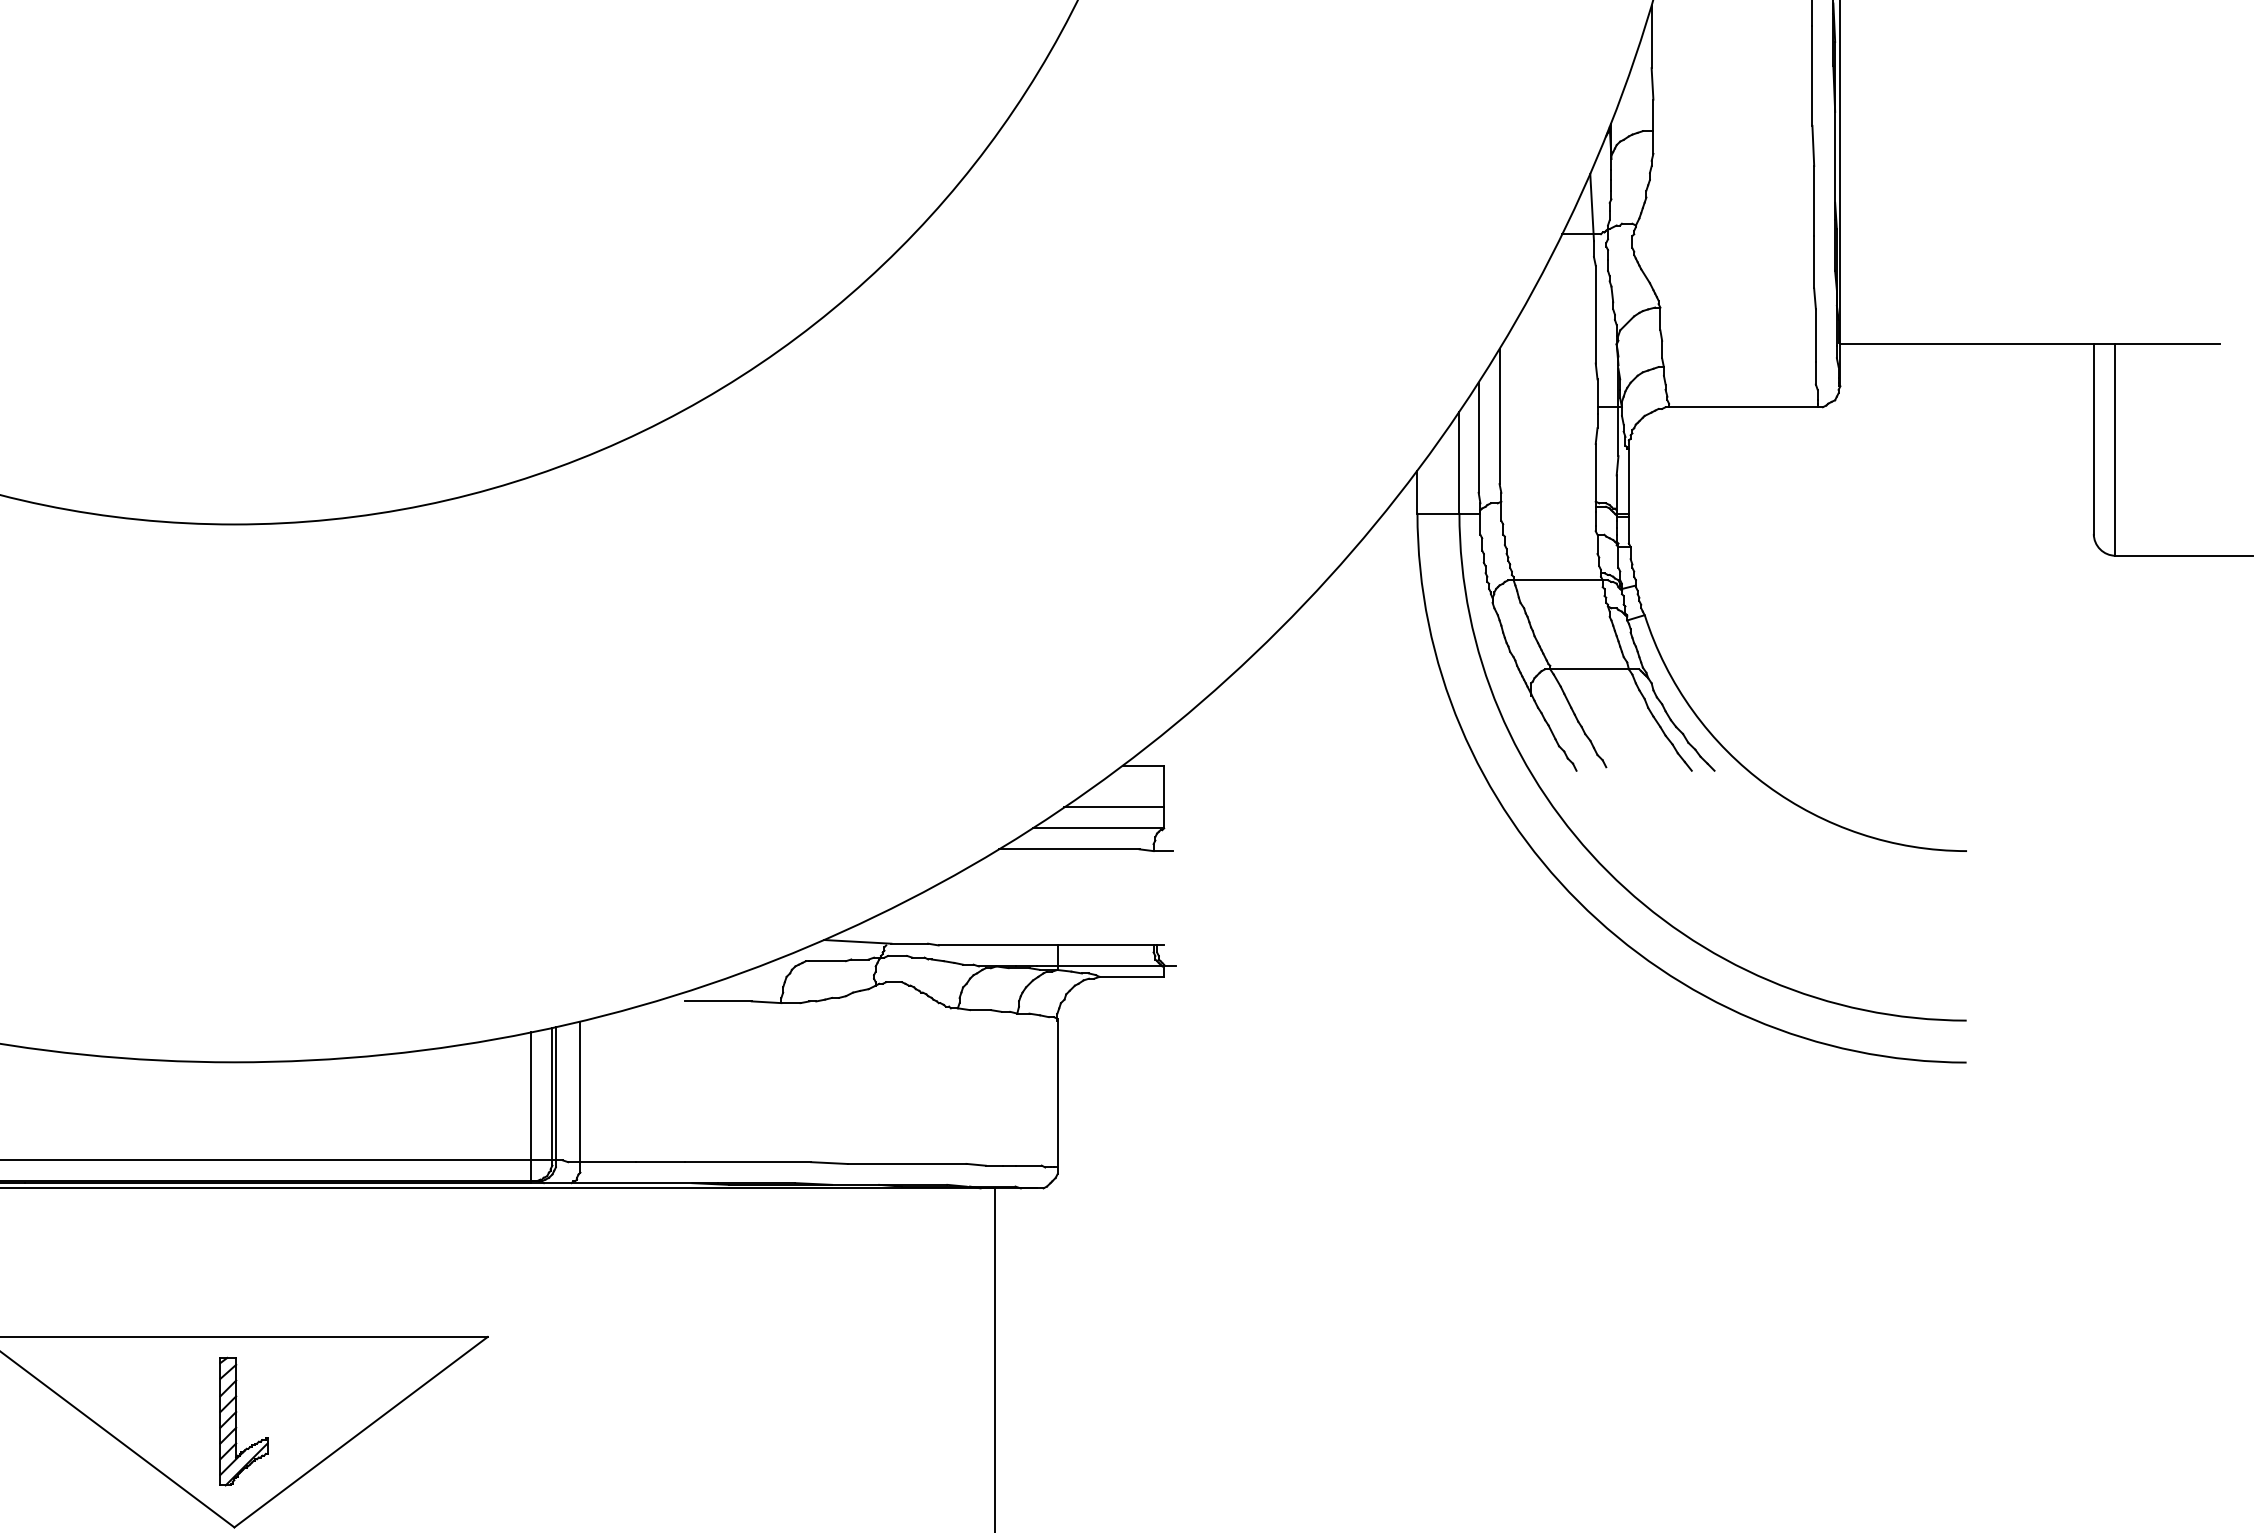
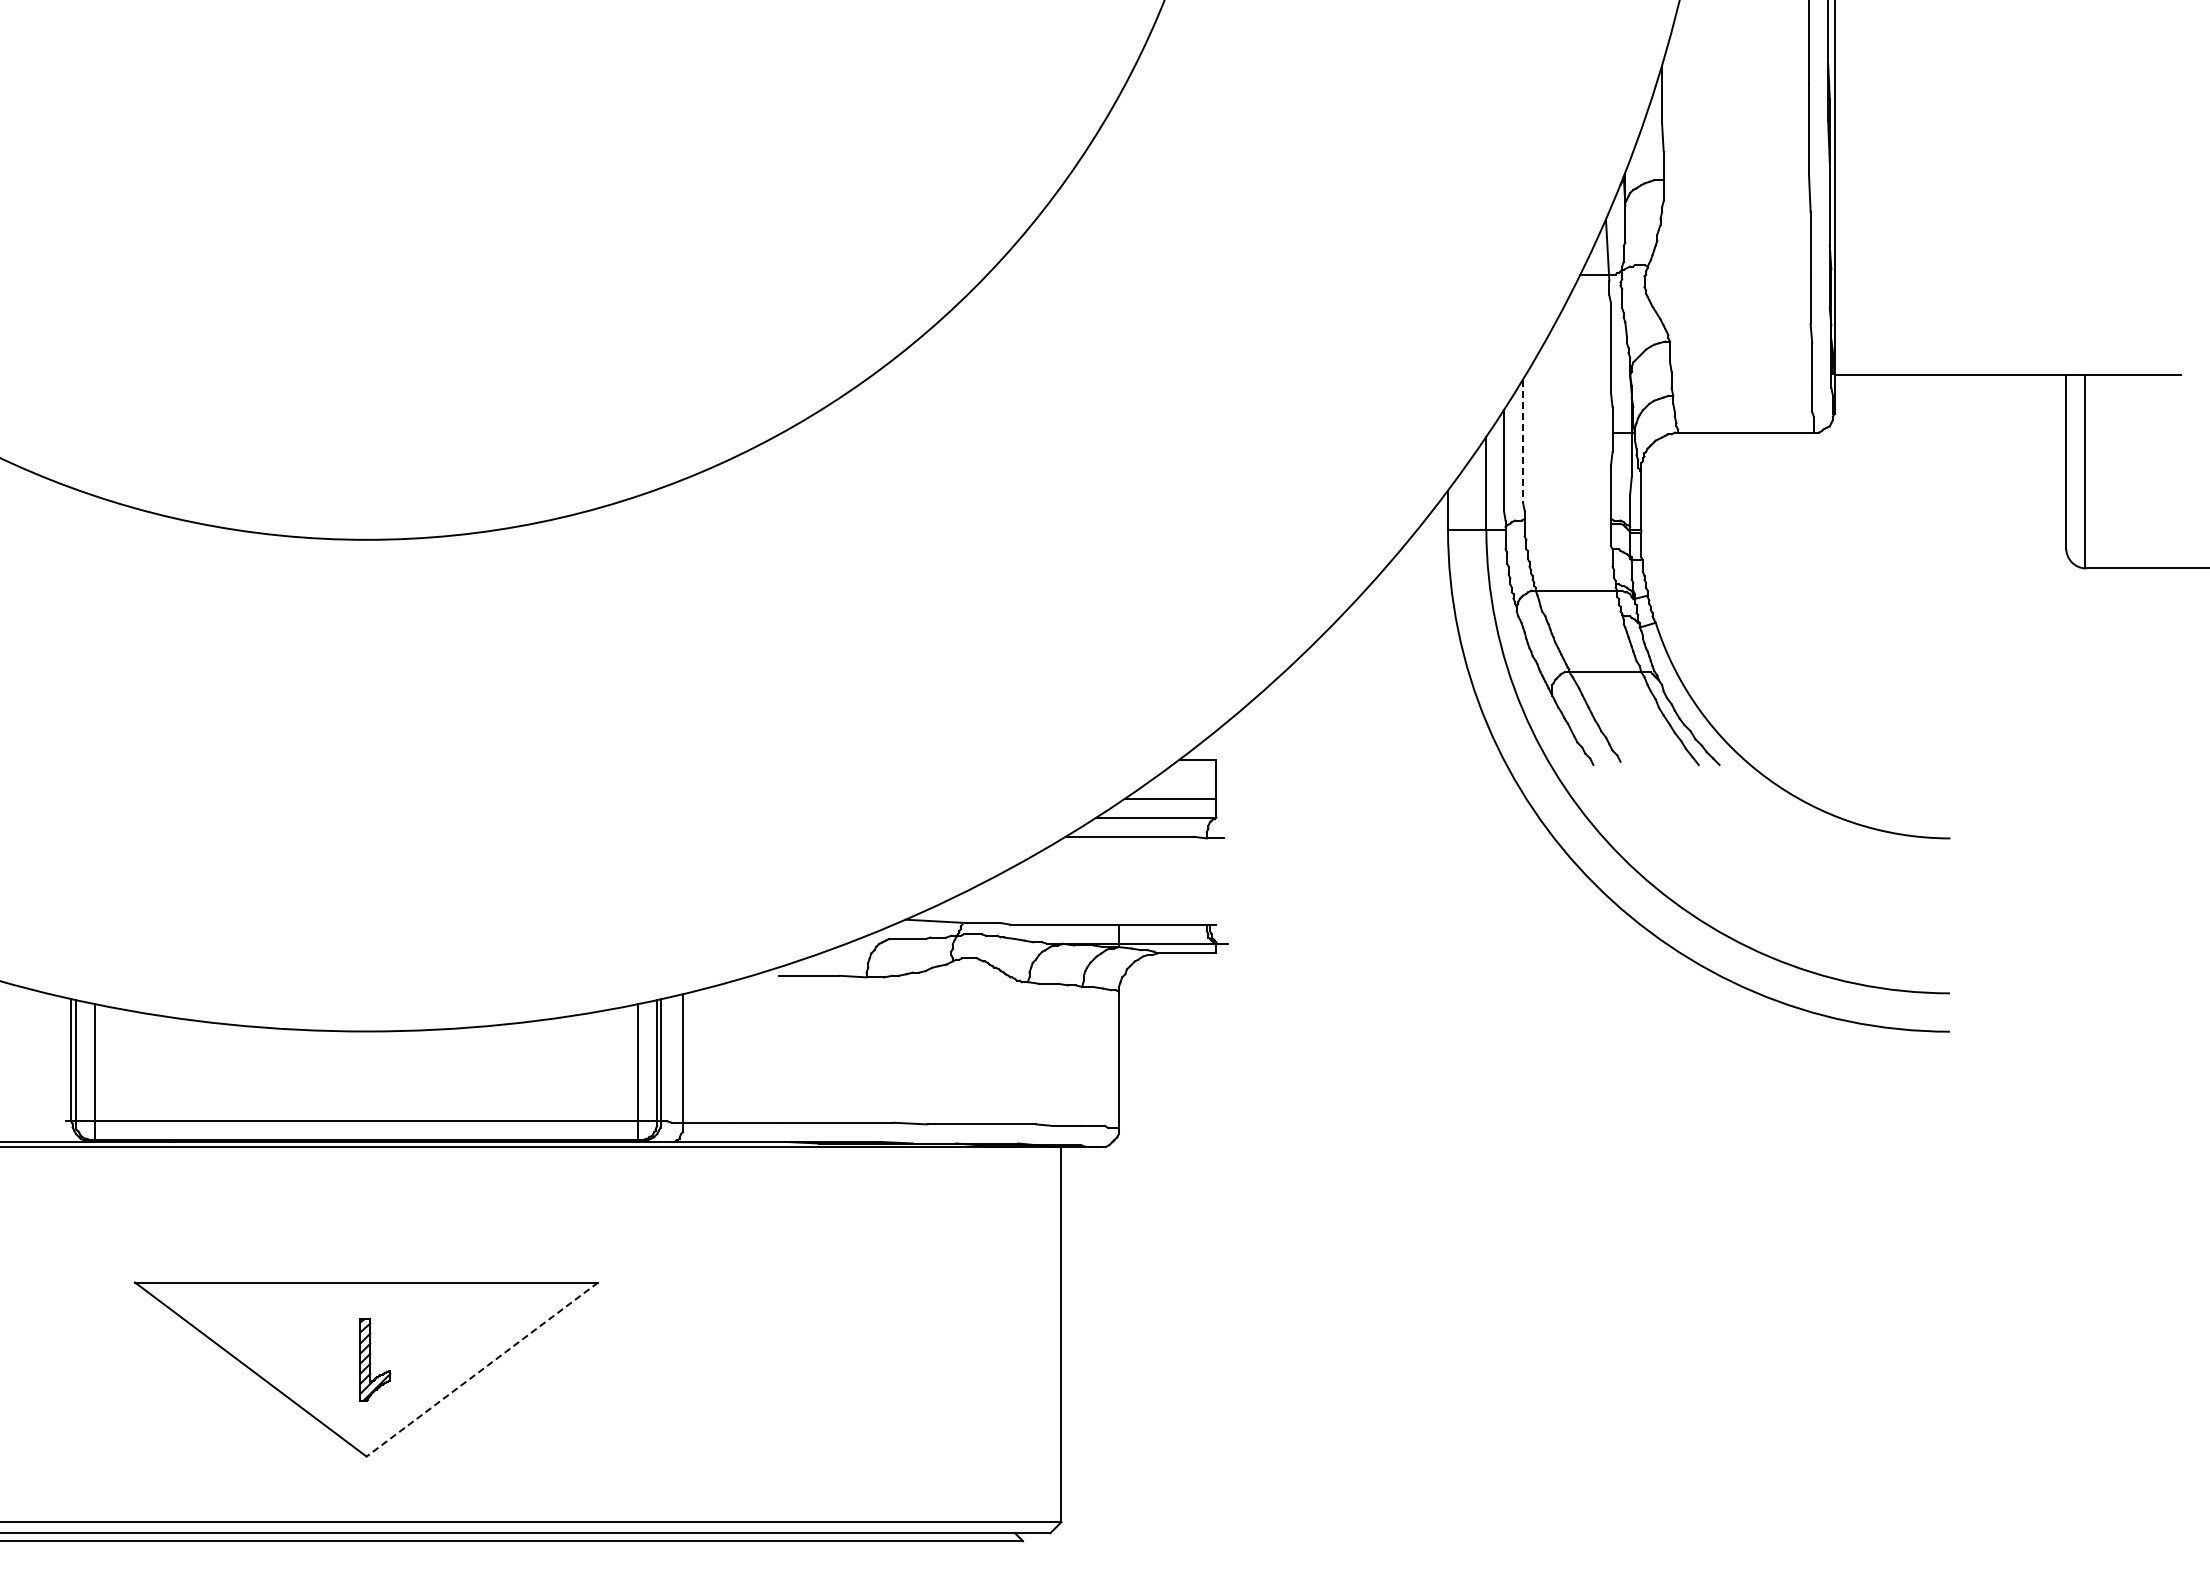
line: (1500, 416) -> (1523, 441), solid -> dashed
part: (243, 1421) -> (374, 1359), size x0.7
line: (361, 1432) -> (482, 1369), solid -> dashed

